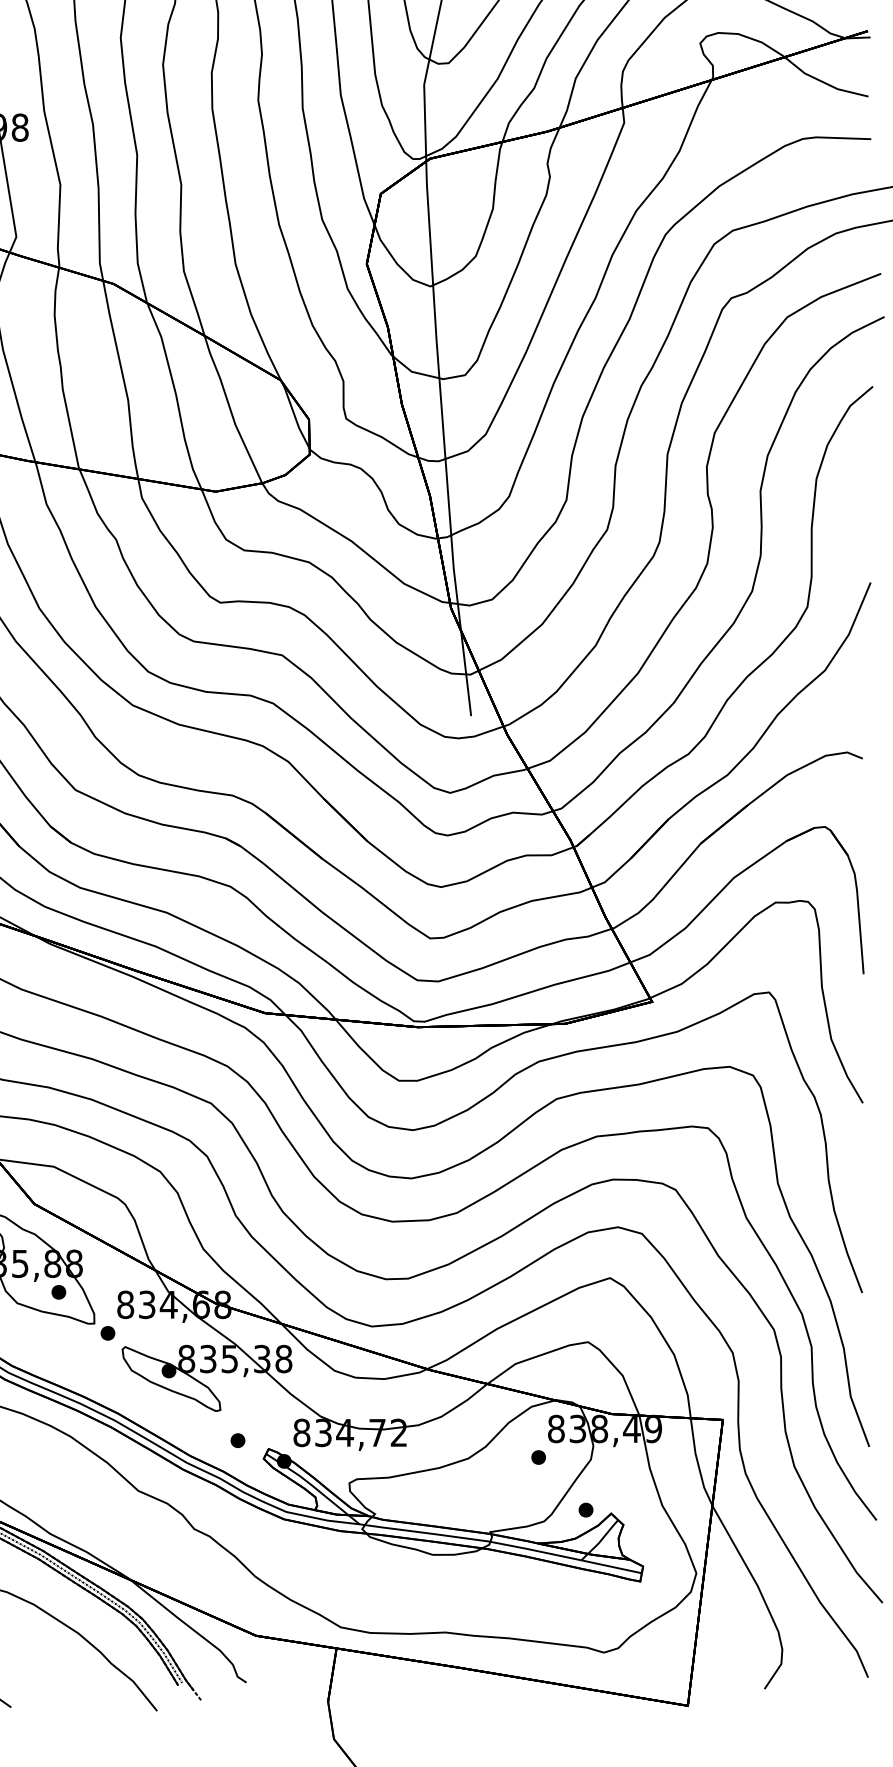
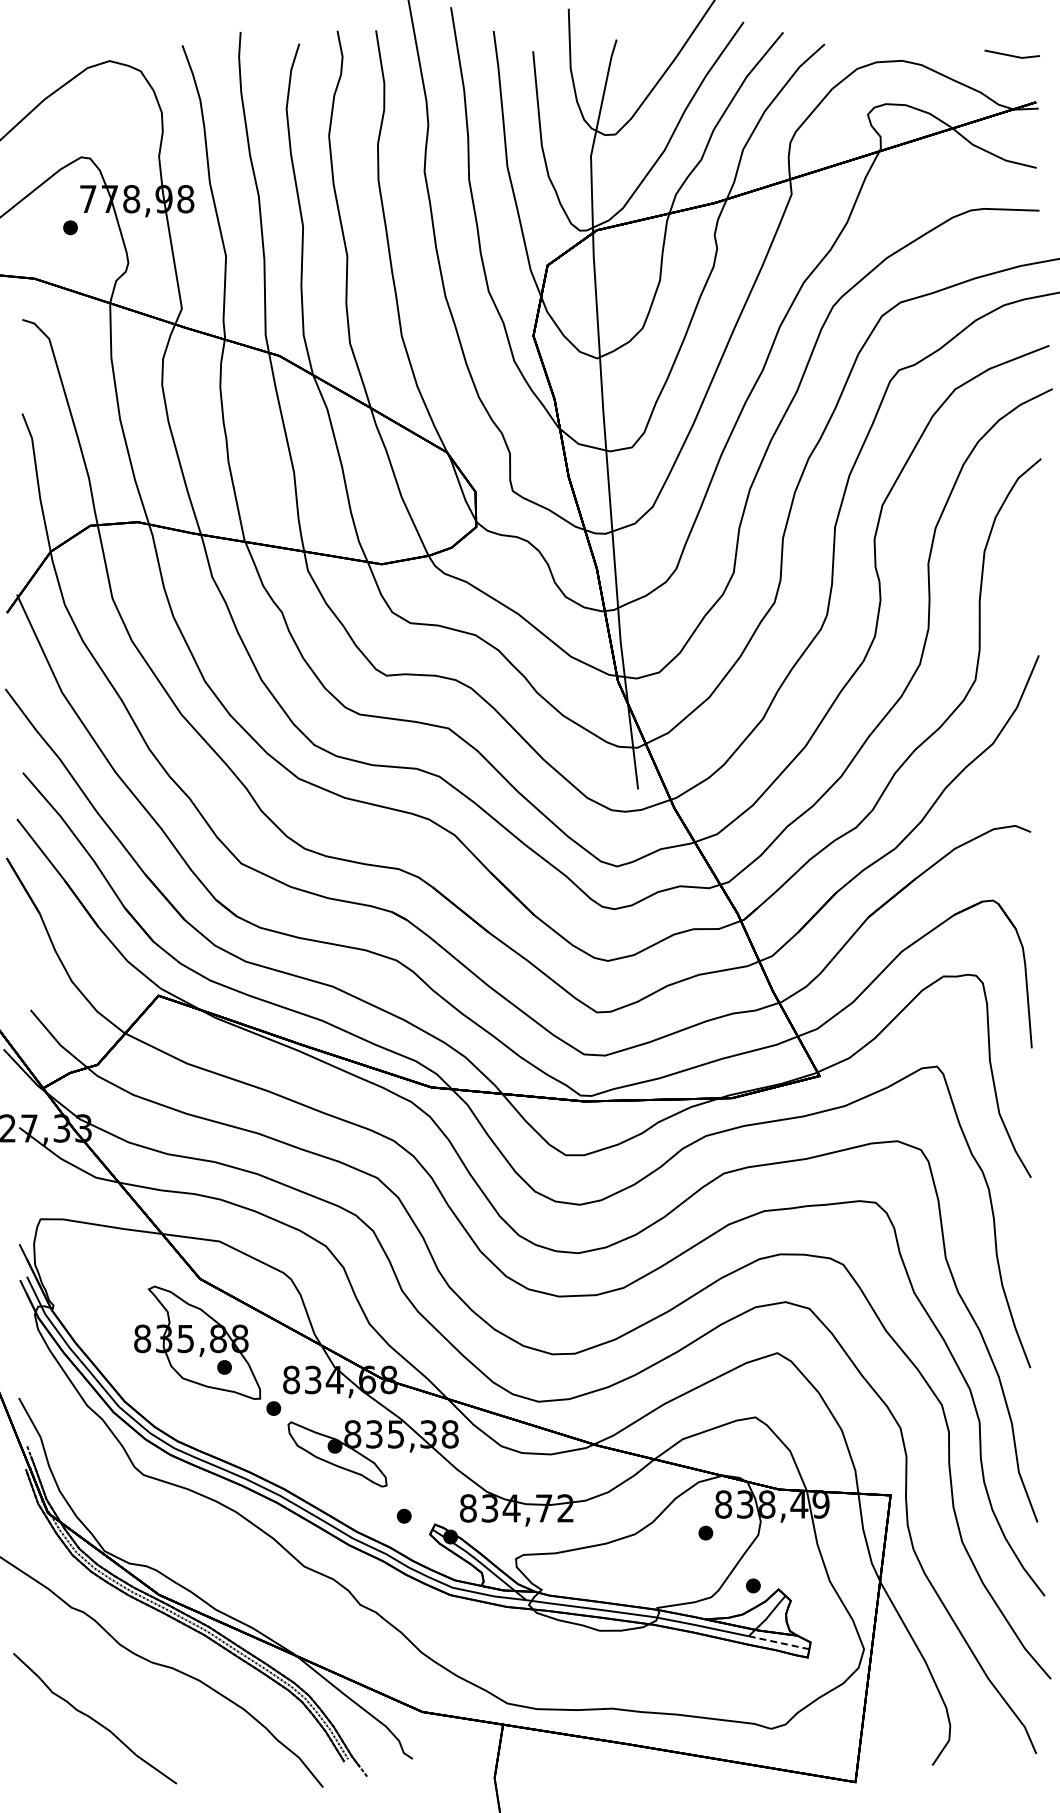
line: (612, 1566) -> (779, 1642), solid -> dashed

